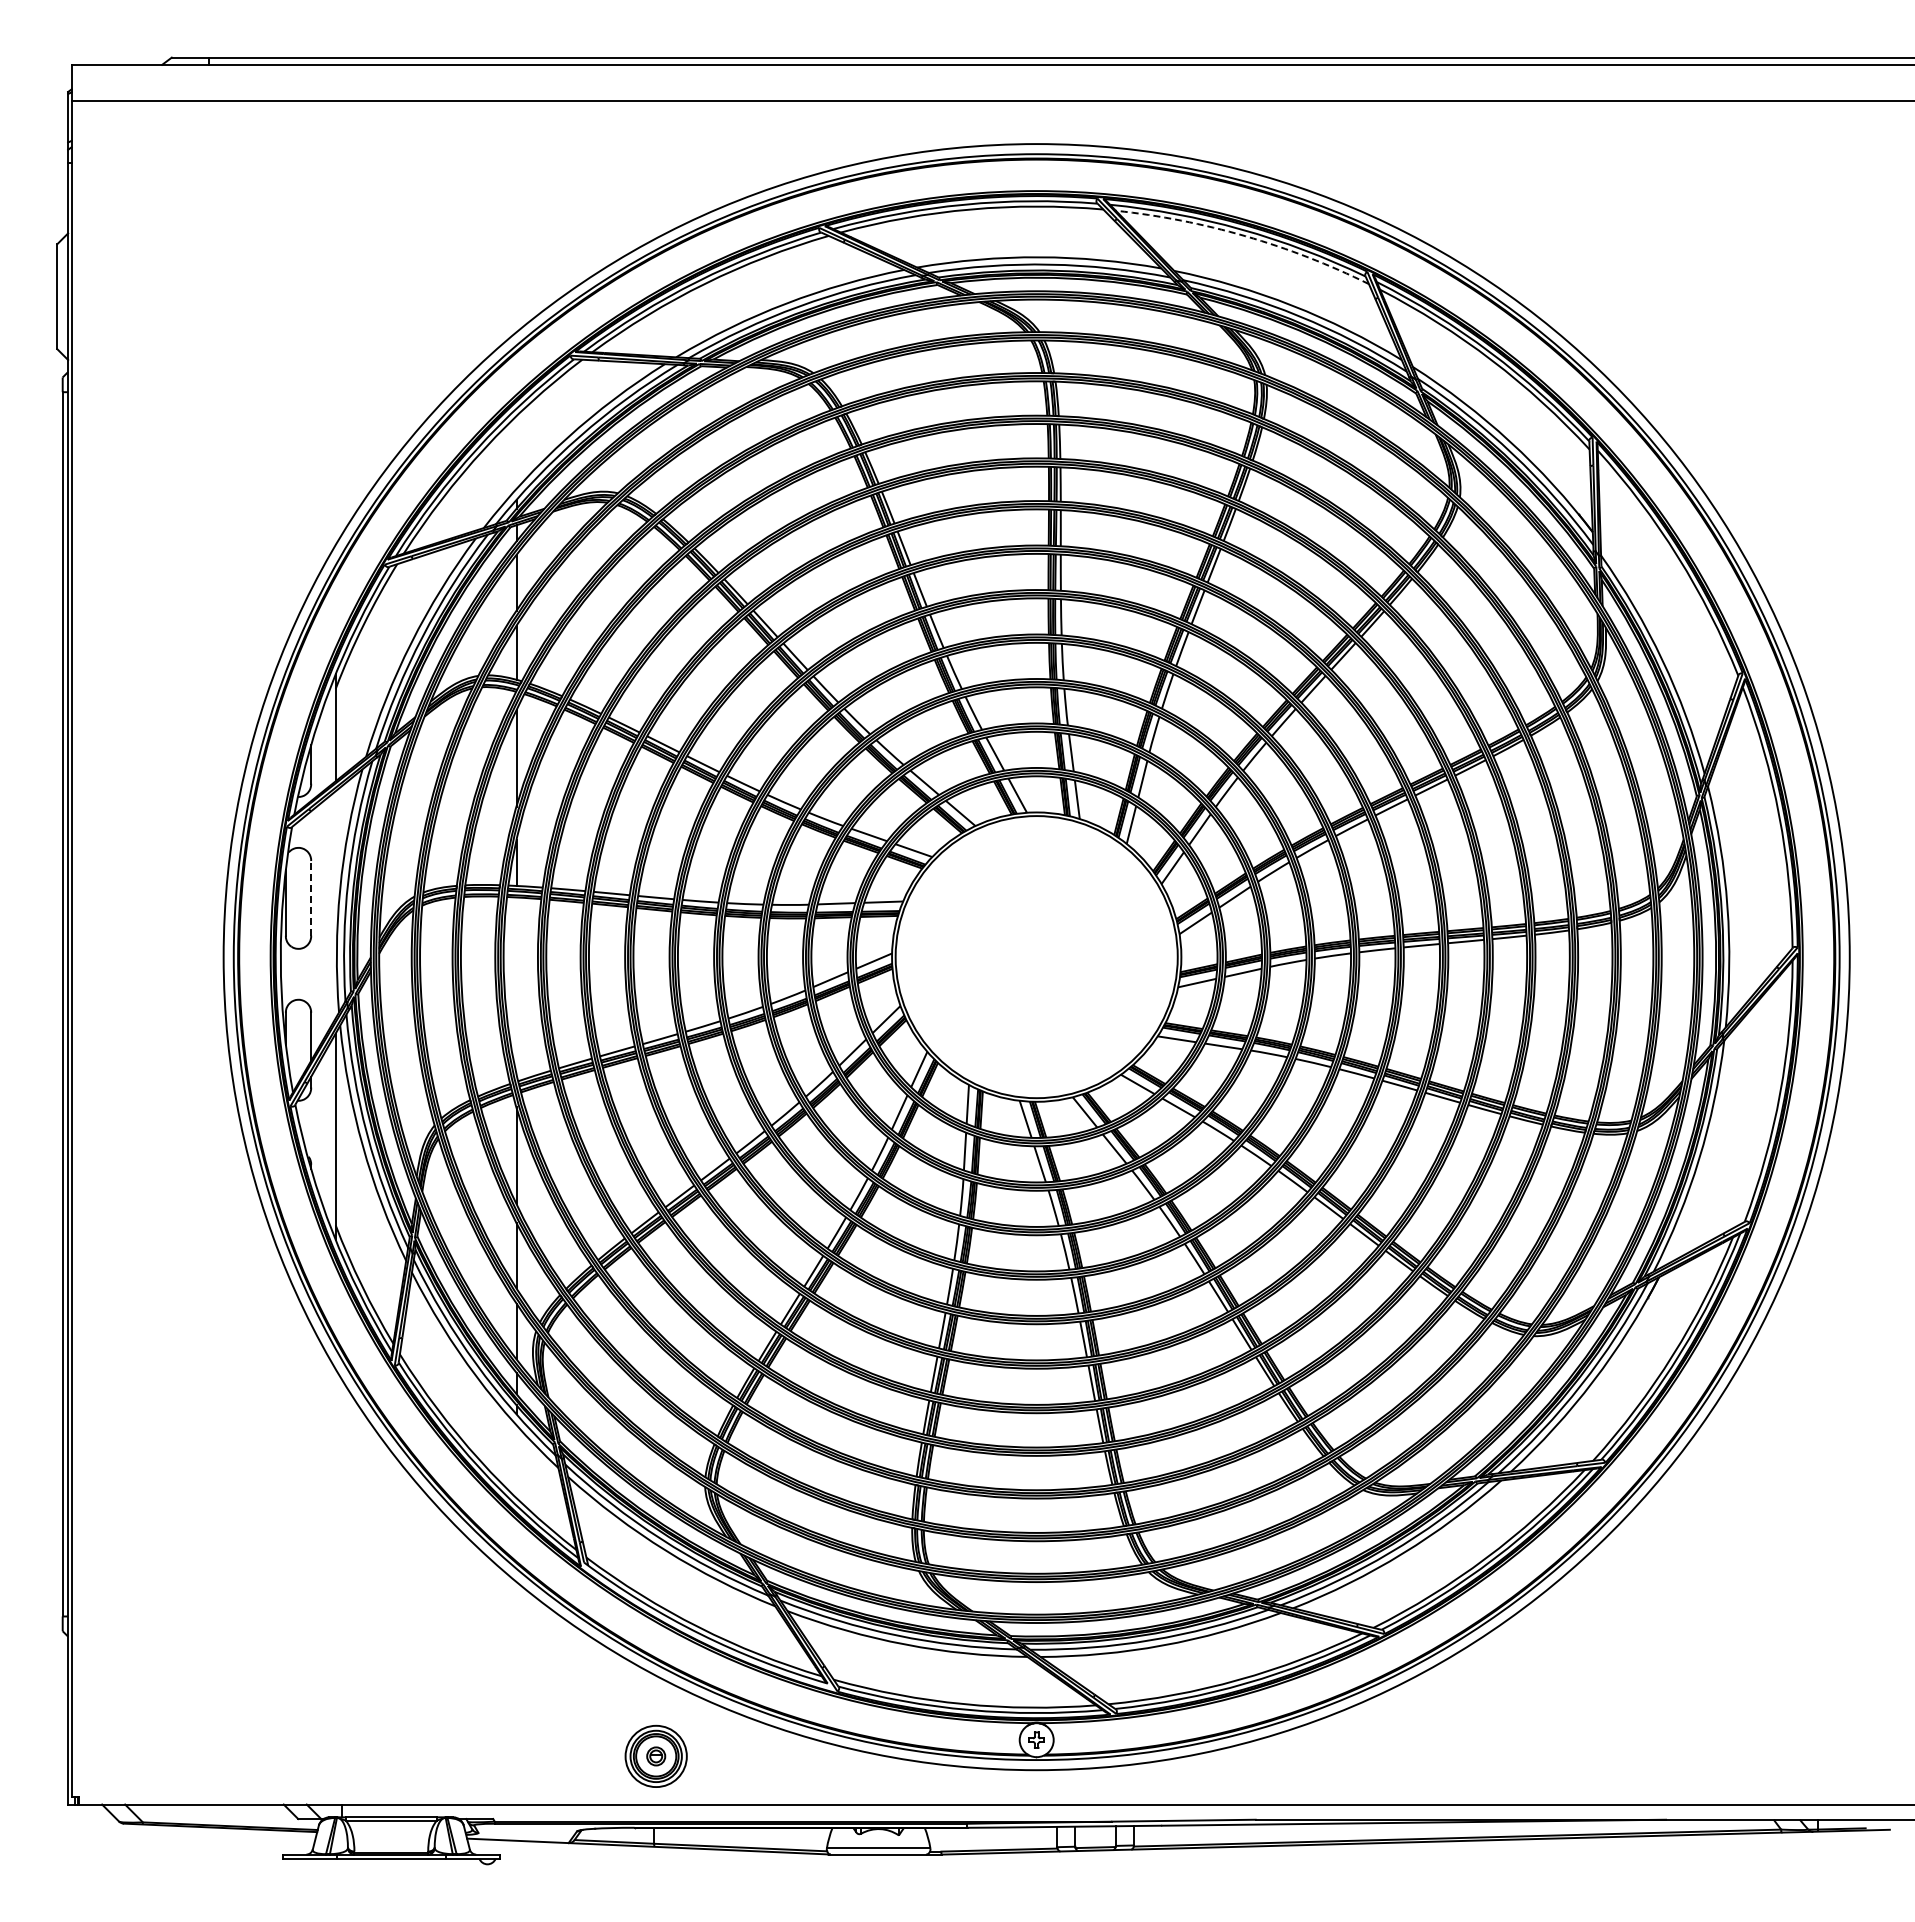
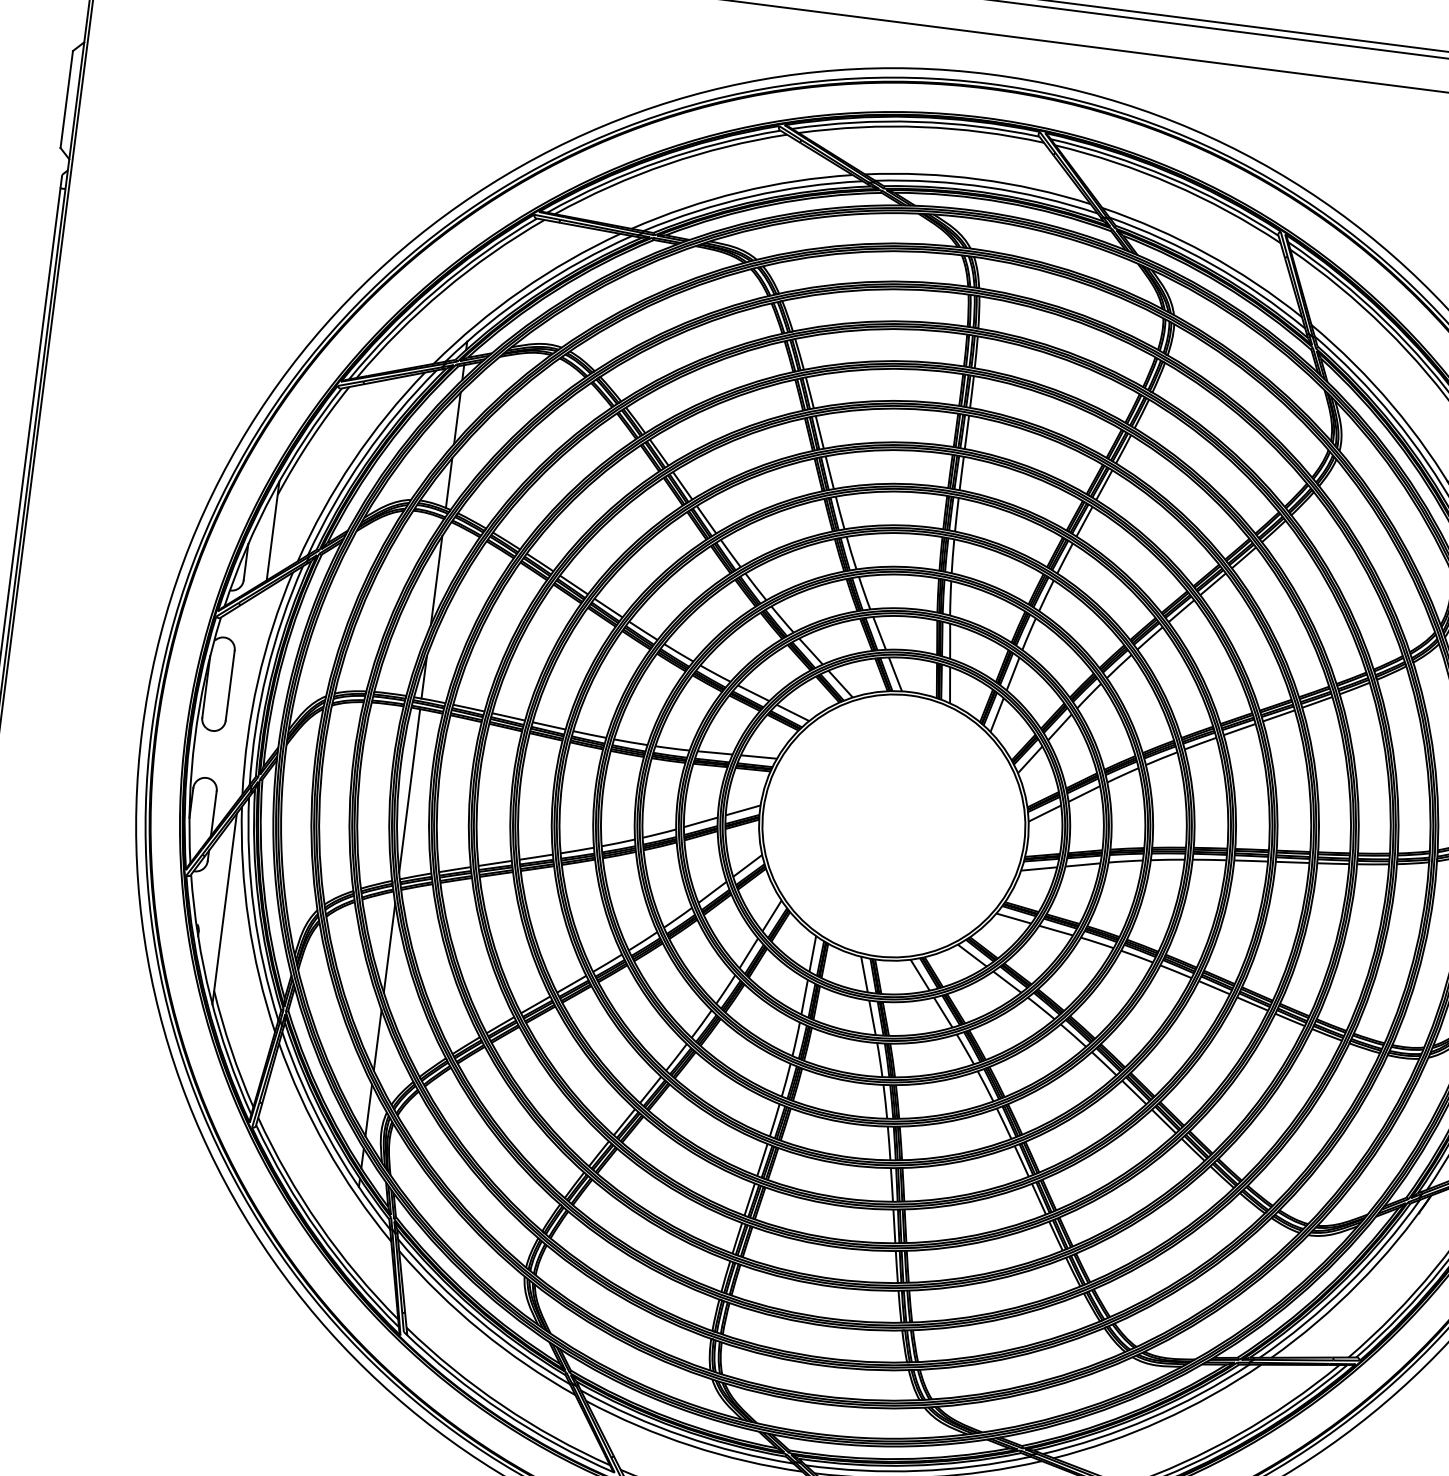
arc: (1245, 236) -> (1172, 184), dashed -> solid
line: (311, 898) -> (230, 685), dashed -> solid
line: (516, 985) -> (409, 790), added

